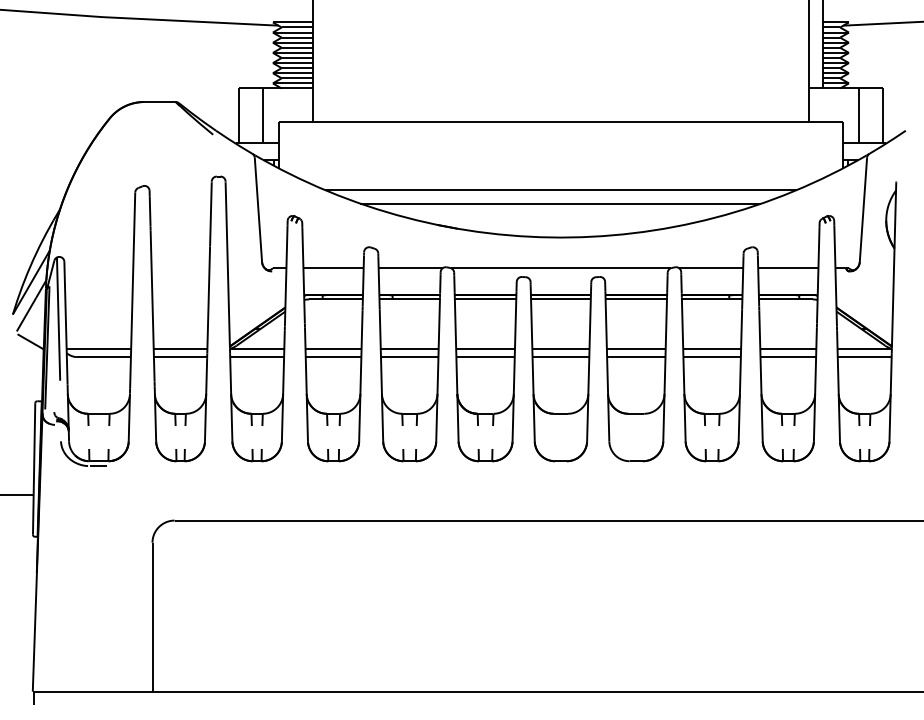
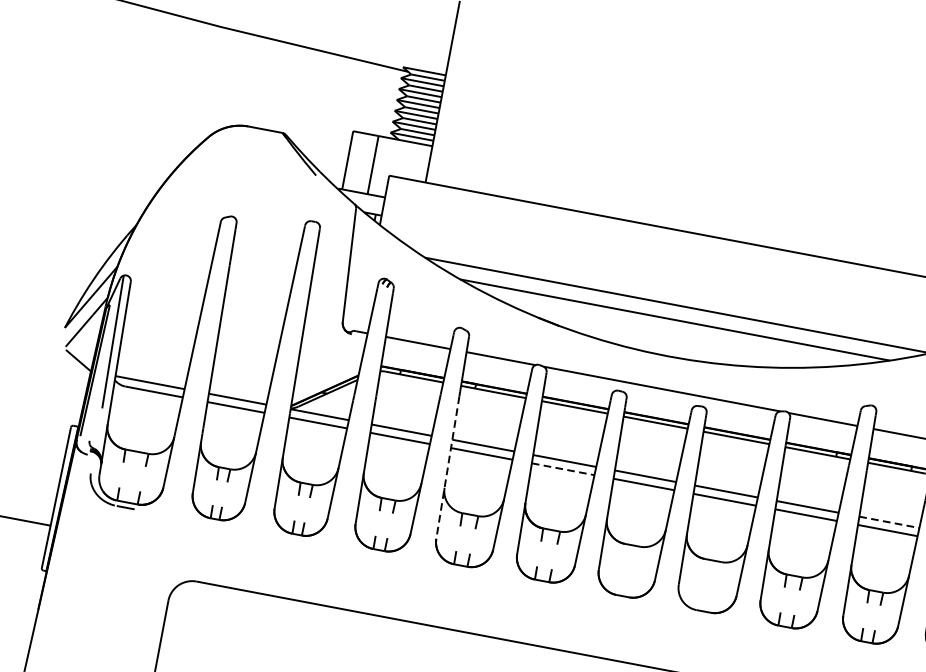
line: (788, 349) -> (889, 522), solid -> dashed
line: (486, 357) -> (564, 469), solid -> dashed
line: (381, 375) -> (447, 467), solid -> dashed

